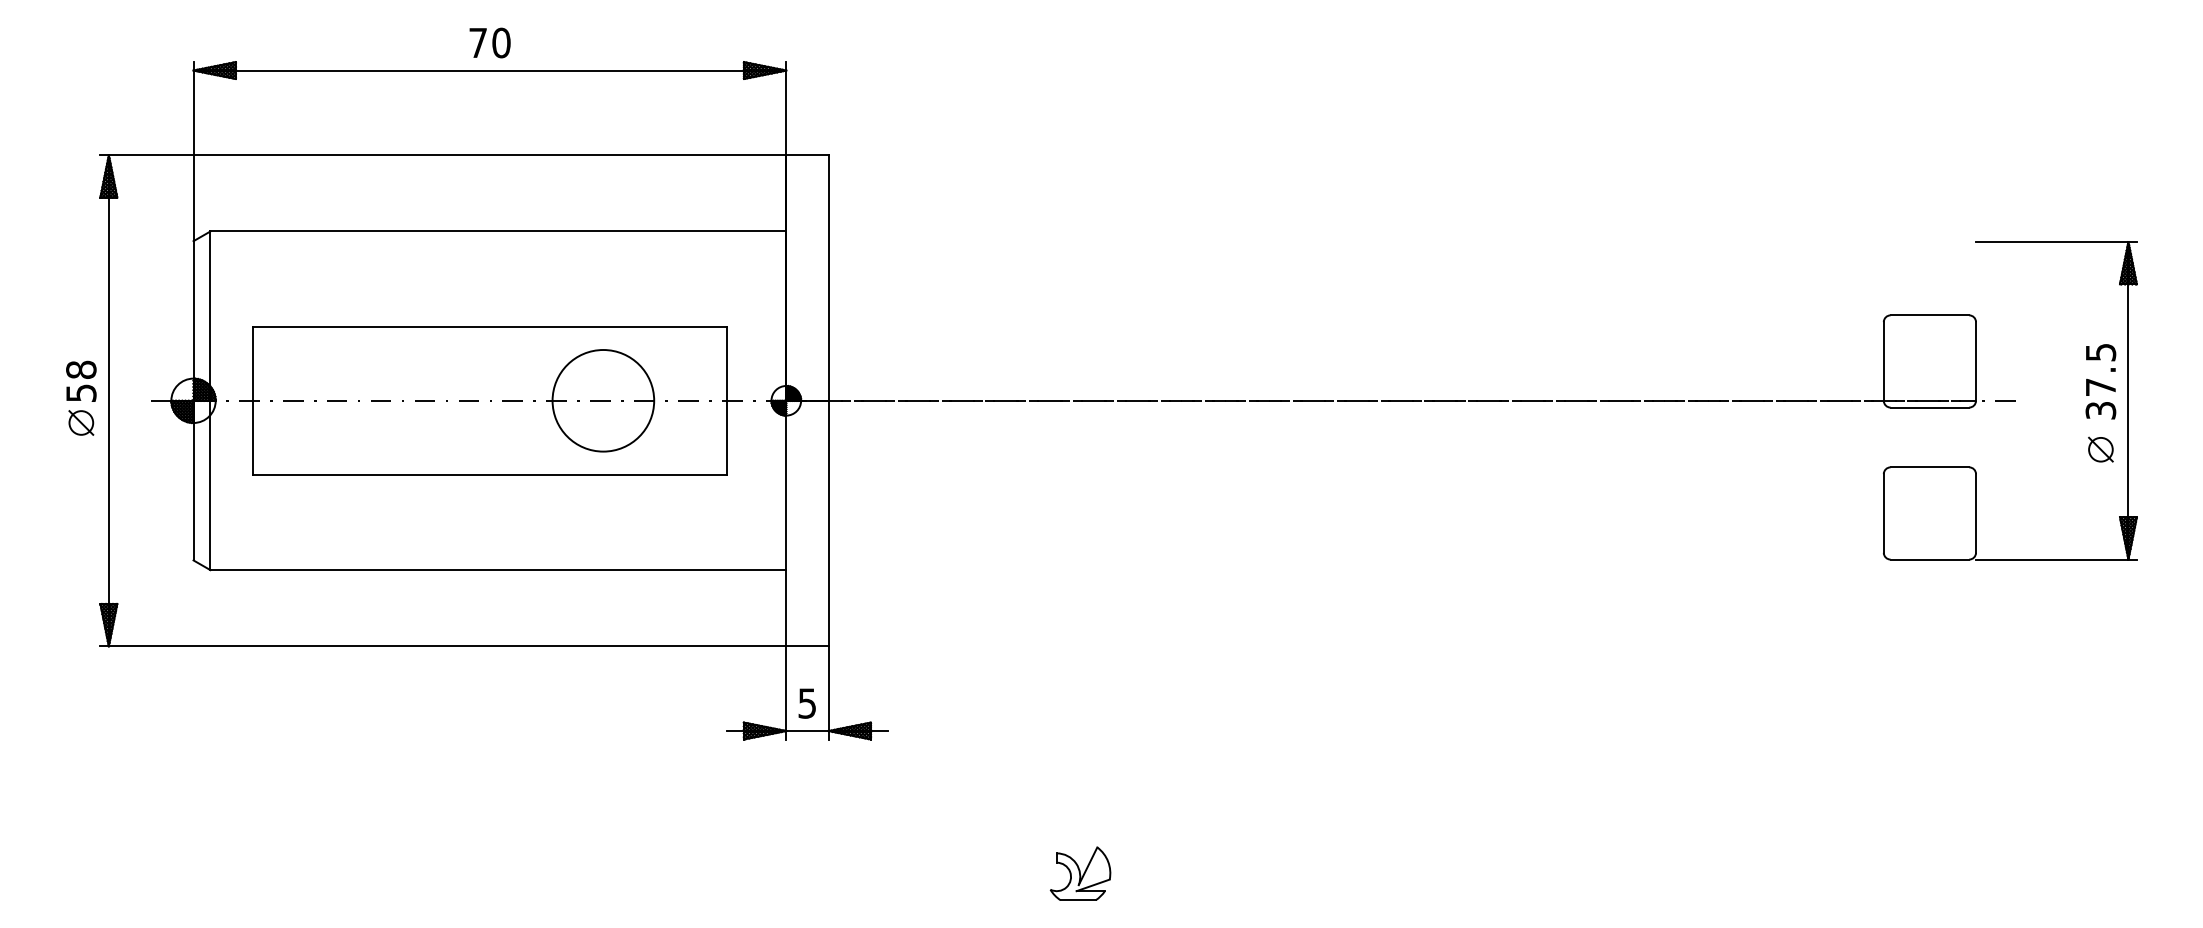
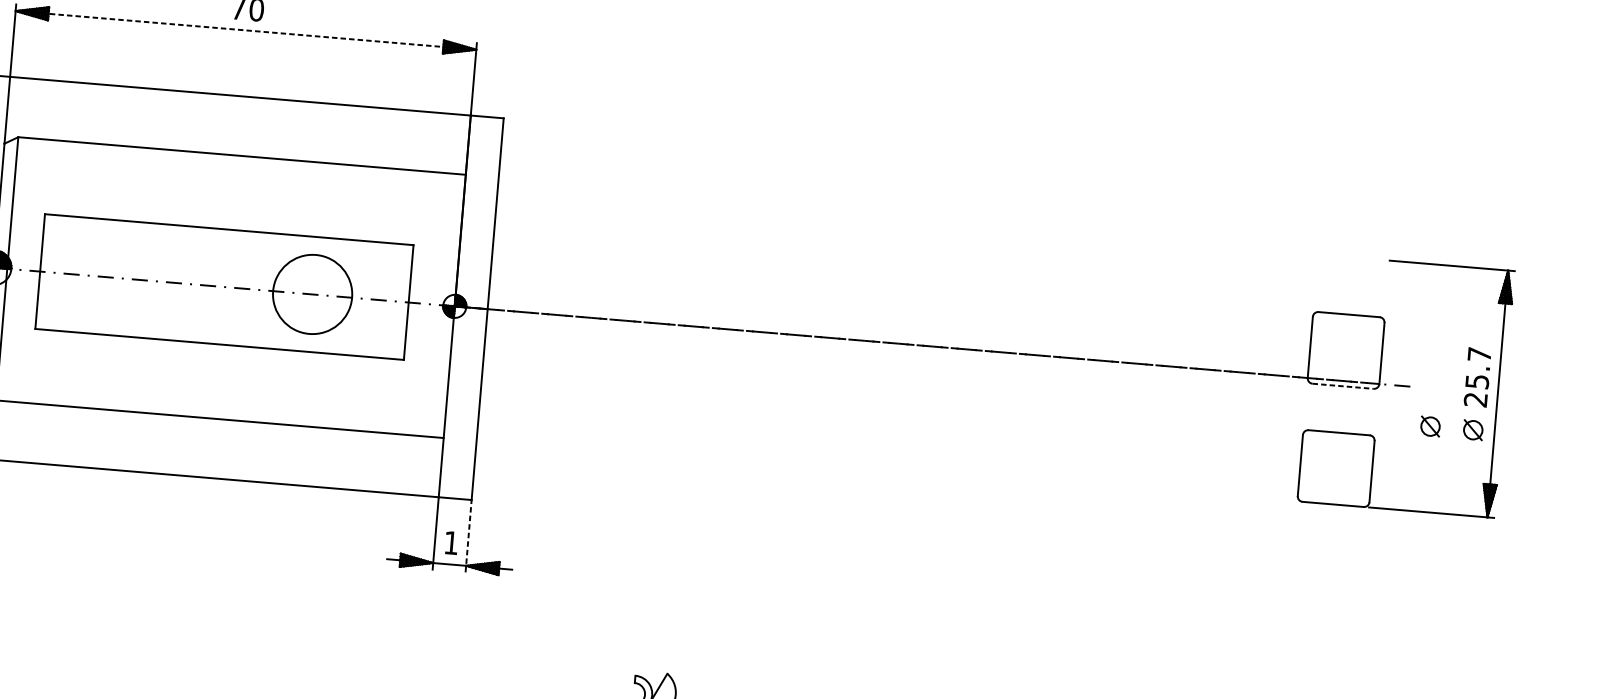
line: (490, 70) -> (246, 30), solid -> dashed
text: (2100, 381) -> (1477, 377), 37.5 -> 25.7
line: (1930, 407) -> (1343, 386), solid -> dashed
part: (2045, 449) -> (1430, 426), added
line: (828, 692) -> (468, 535), solid -> dashed
text: (806, 703) -> (450, 542), 5 -> 1

